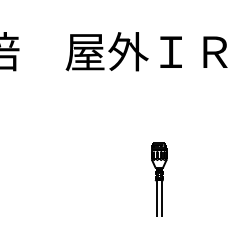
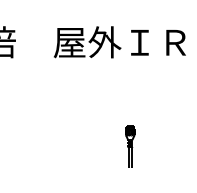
part: (159, 179) -> (130, 146), size x0.7

